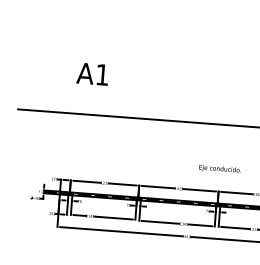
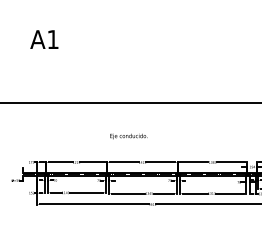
text: (92, 74) -> (44, 39), moved
text: (219, 169) -> (128, 136), moved

